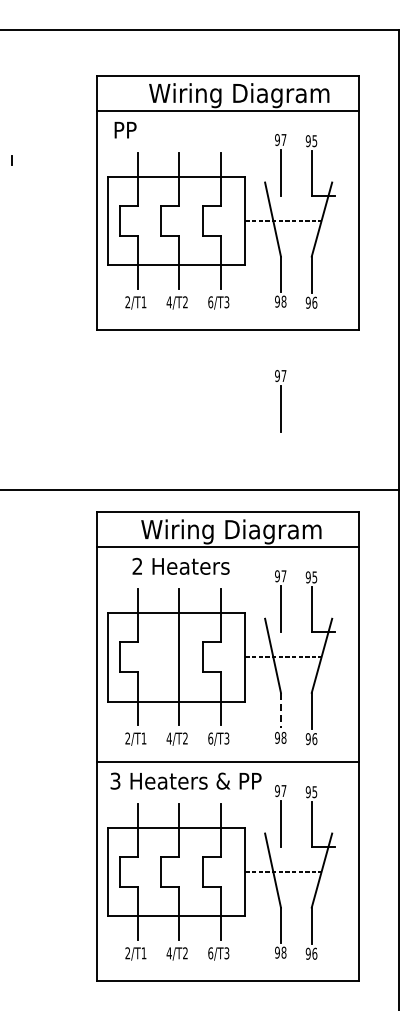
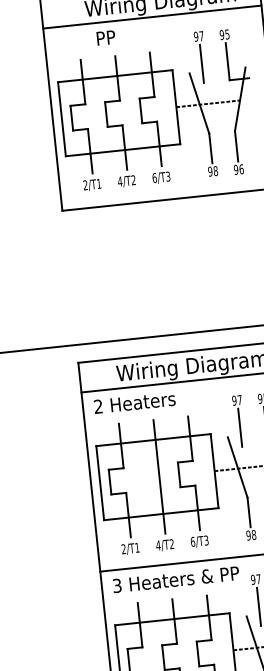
text: (125, 130) -> (106, 38), moved
part: (280, 401) -> (221, 254), removed
text: (180, 565) -> (134, 402), moved
line: (280, 710) -> (248, 512), dashed -> solid

